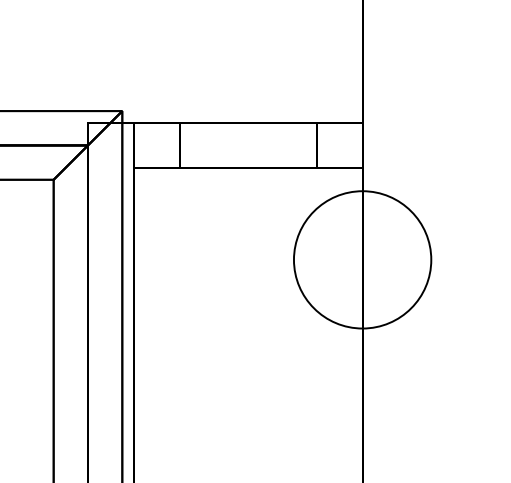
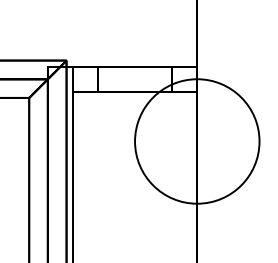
circle: (363, 259) -> (197, 141), size x1.67

